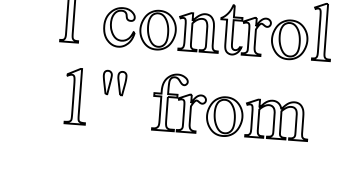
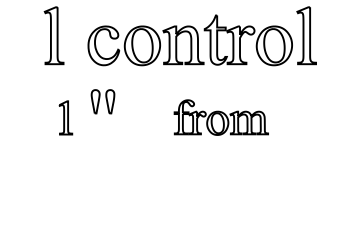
part: (76, 95) -> (65, 117), size x0.6
part: (231, 107) -> (221, 117), size x0.6

